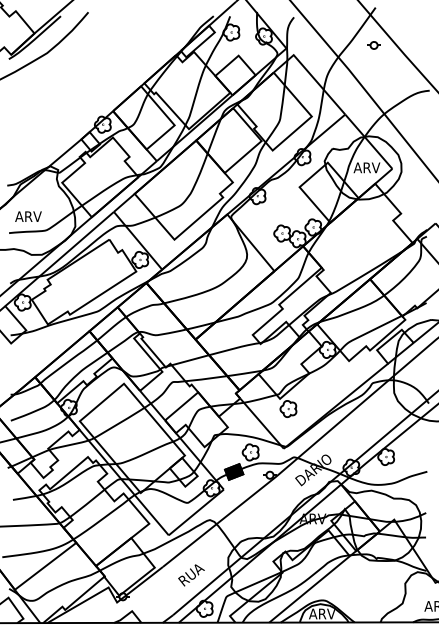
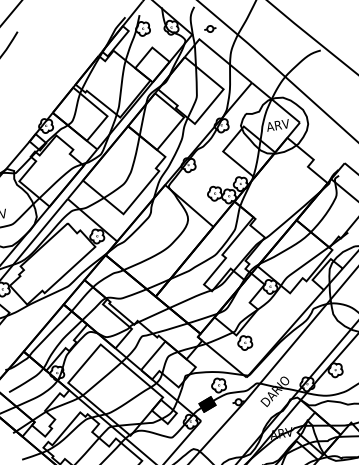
part: (373, 45) -> (209, 29), moved

